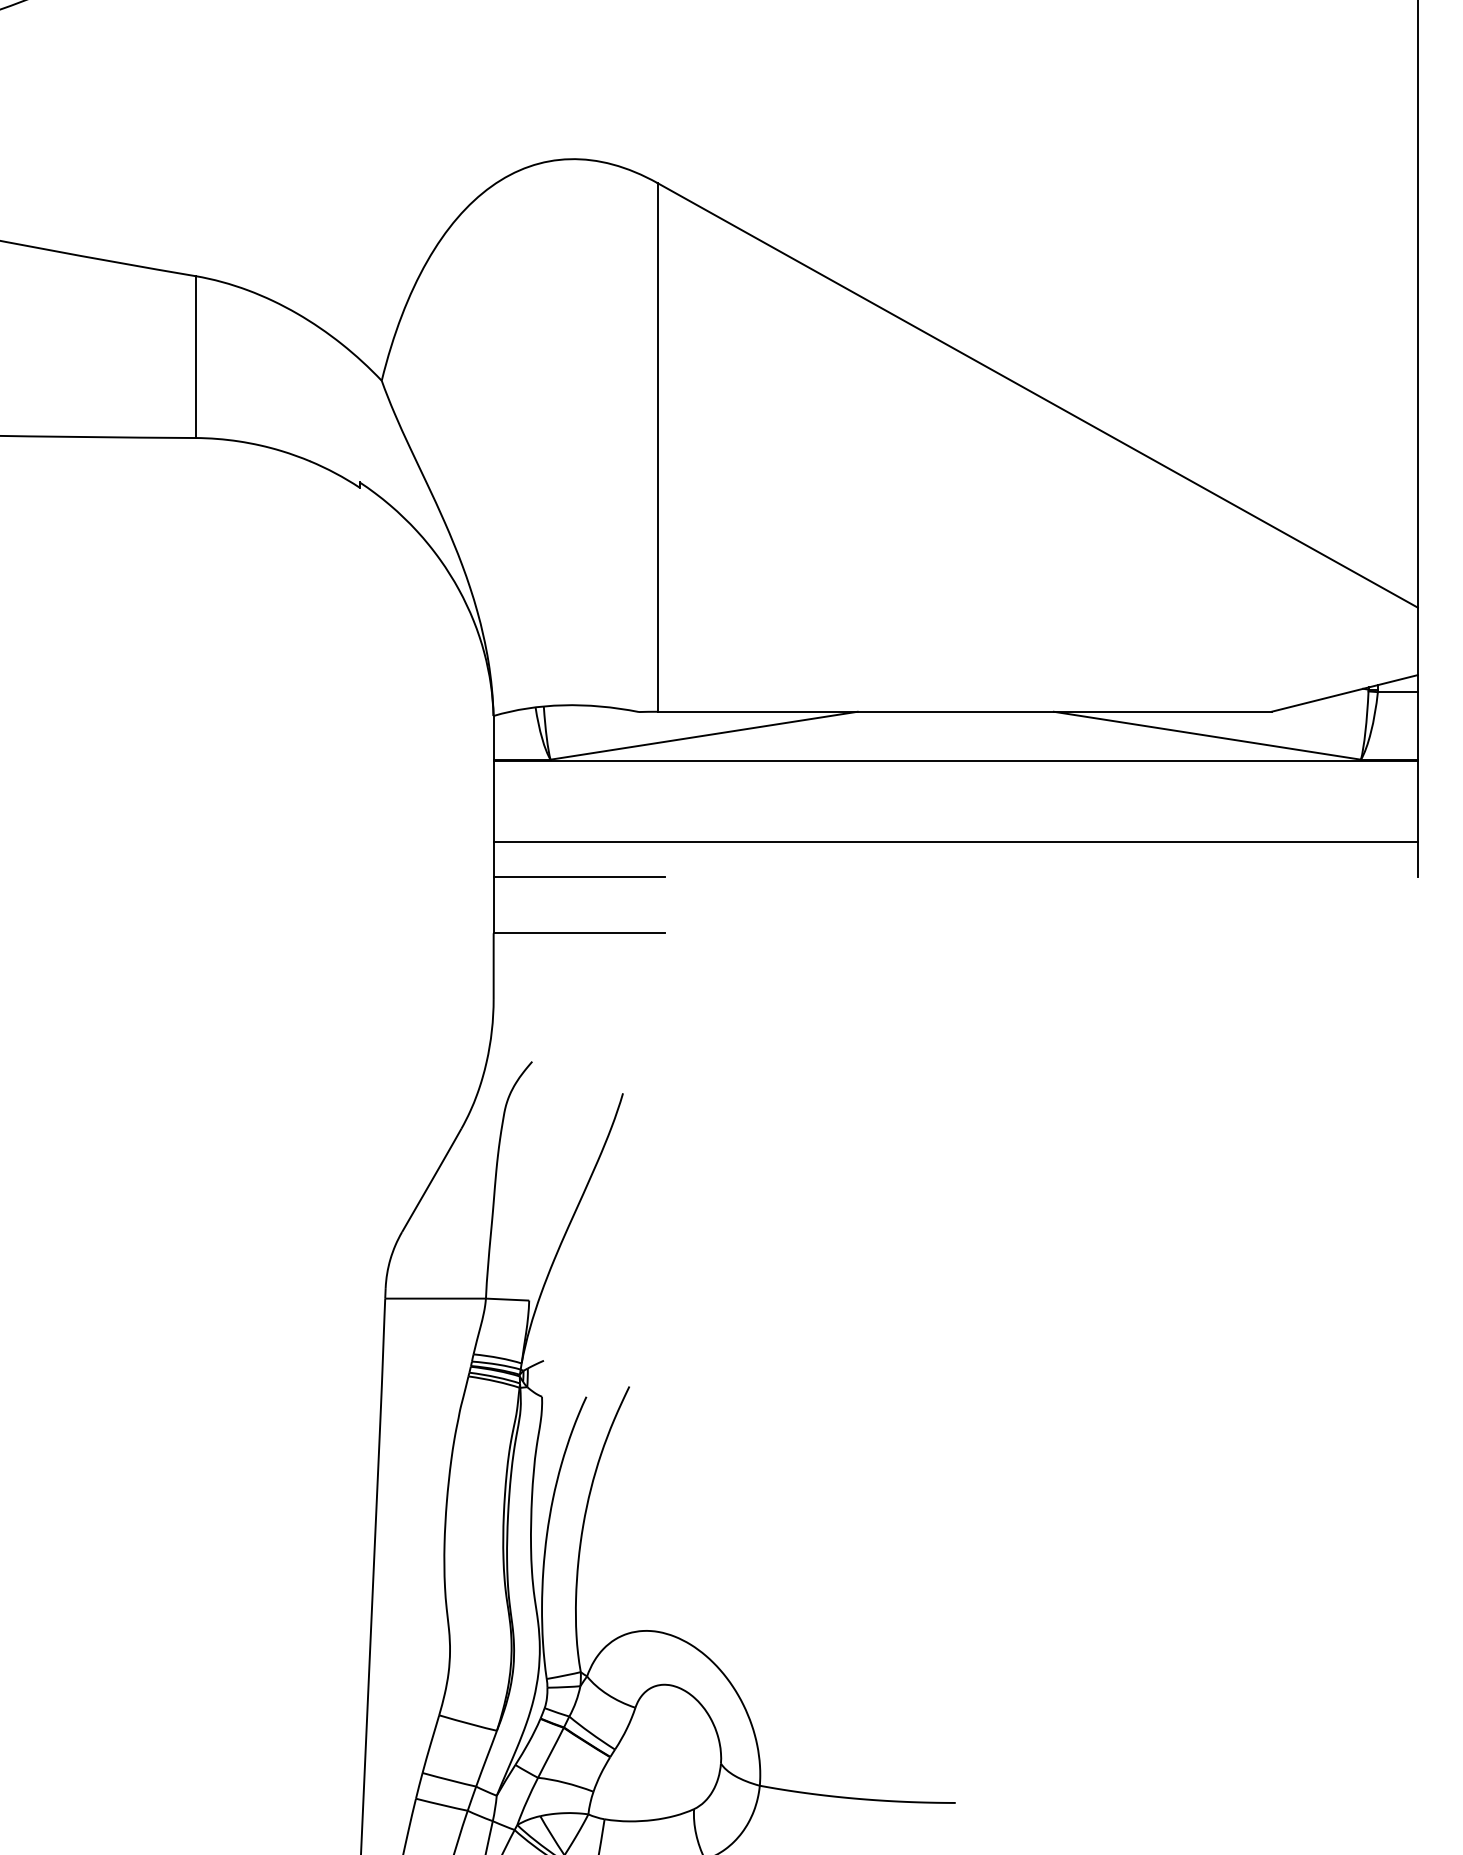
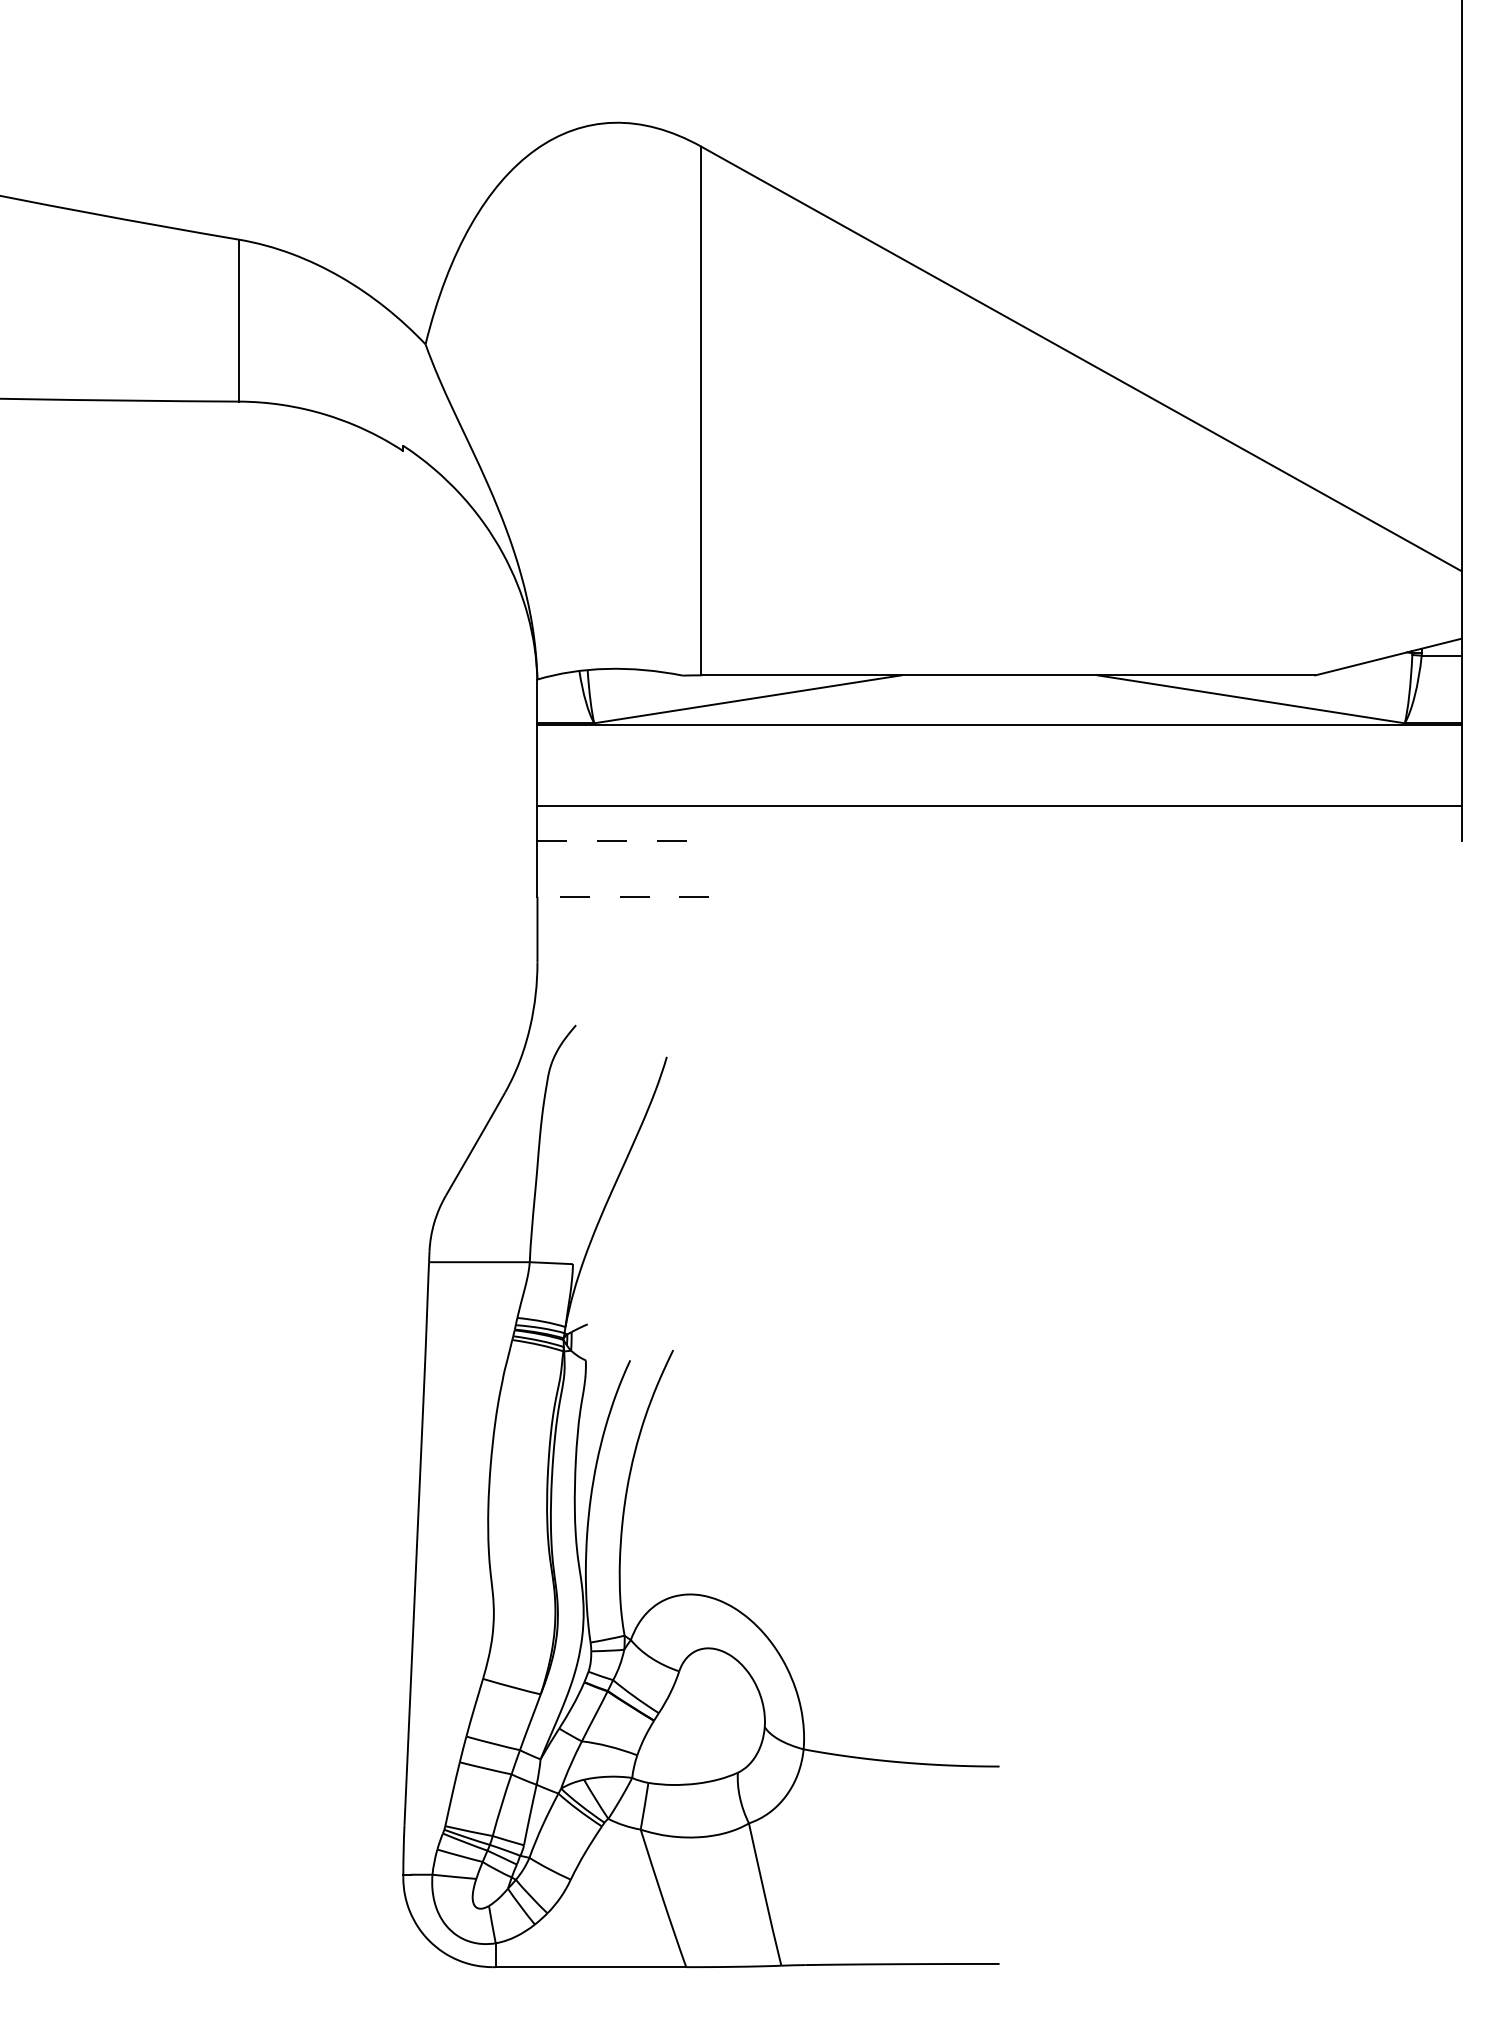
line: (579, 876) -> (623, 840), solid -> dashed
line: (579, 932) -> (623, 896), solid -> dashed

